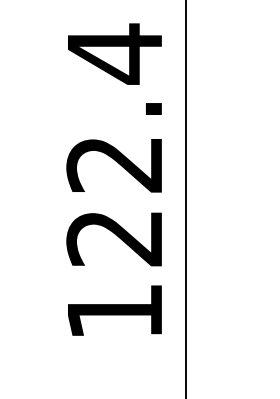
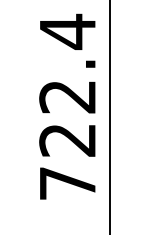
text: (114, 311) -> (67, 183), 122.4 -> 722.4

